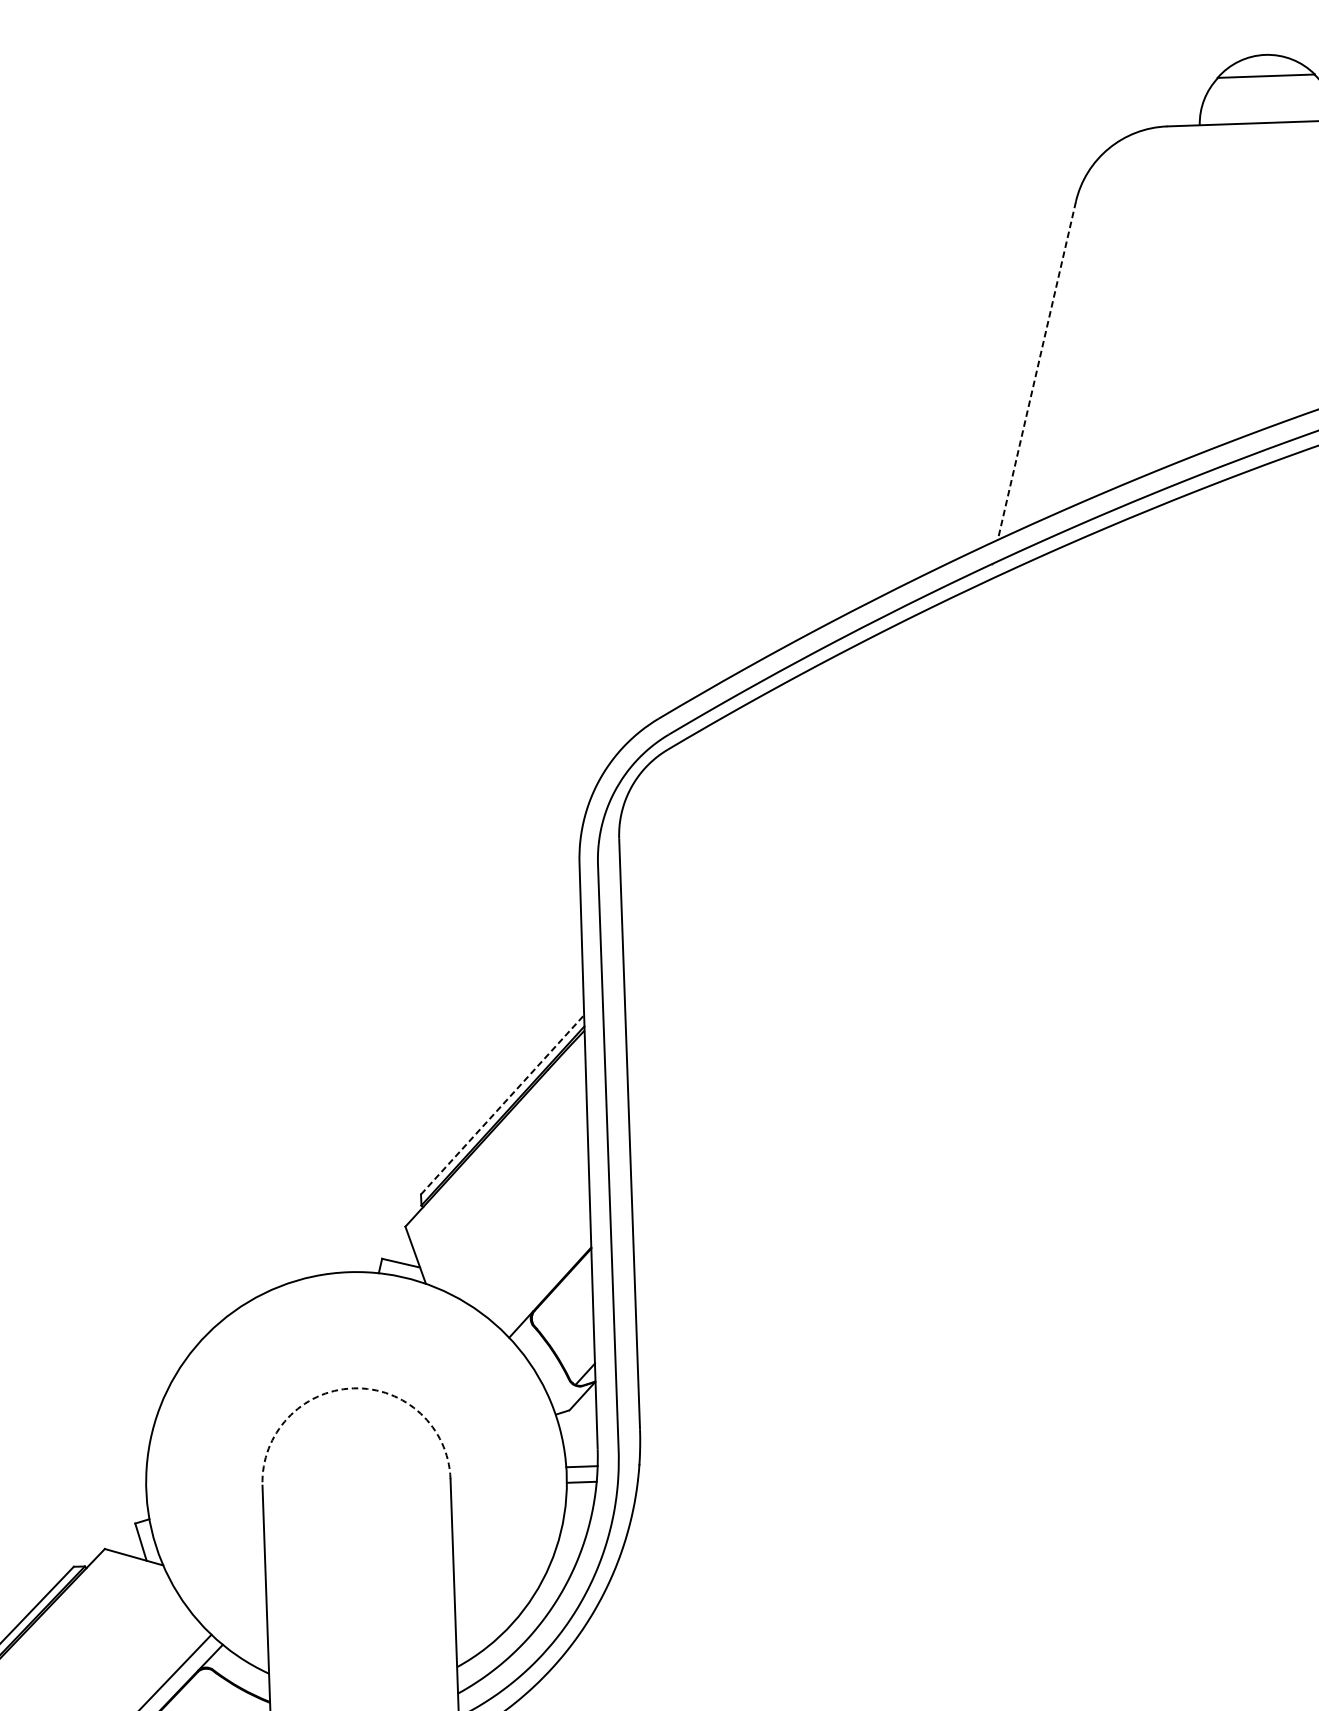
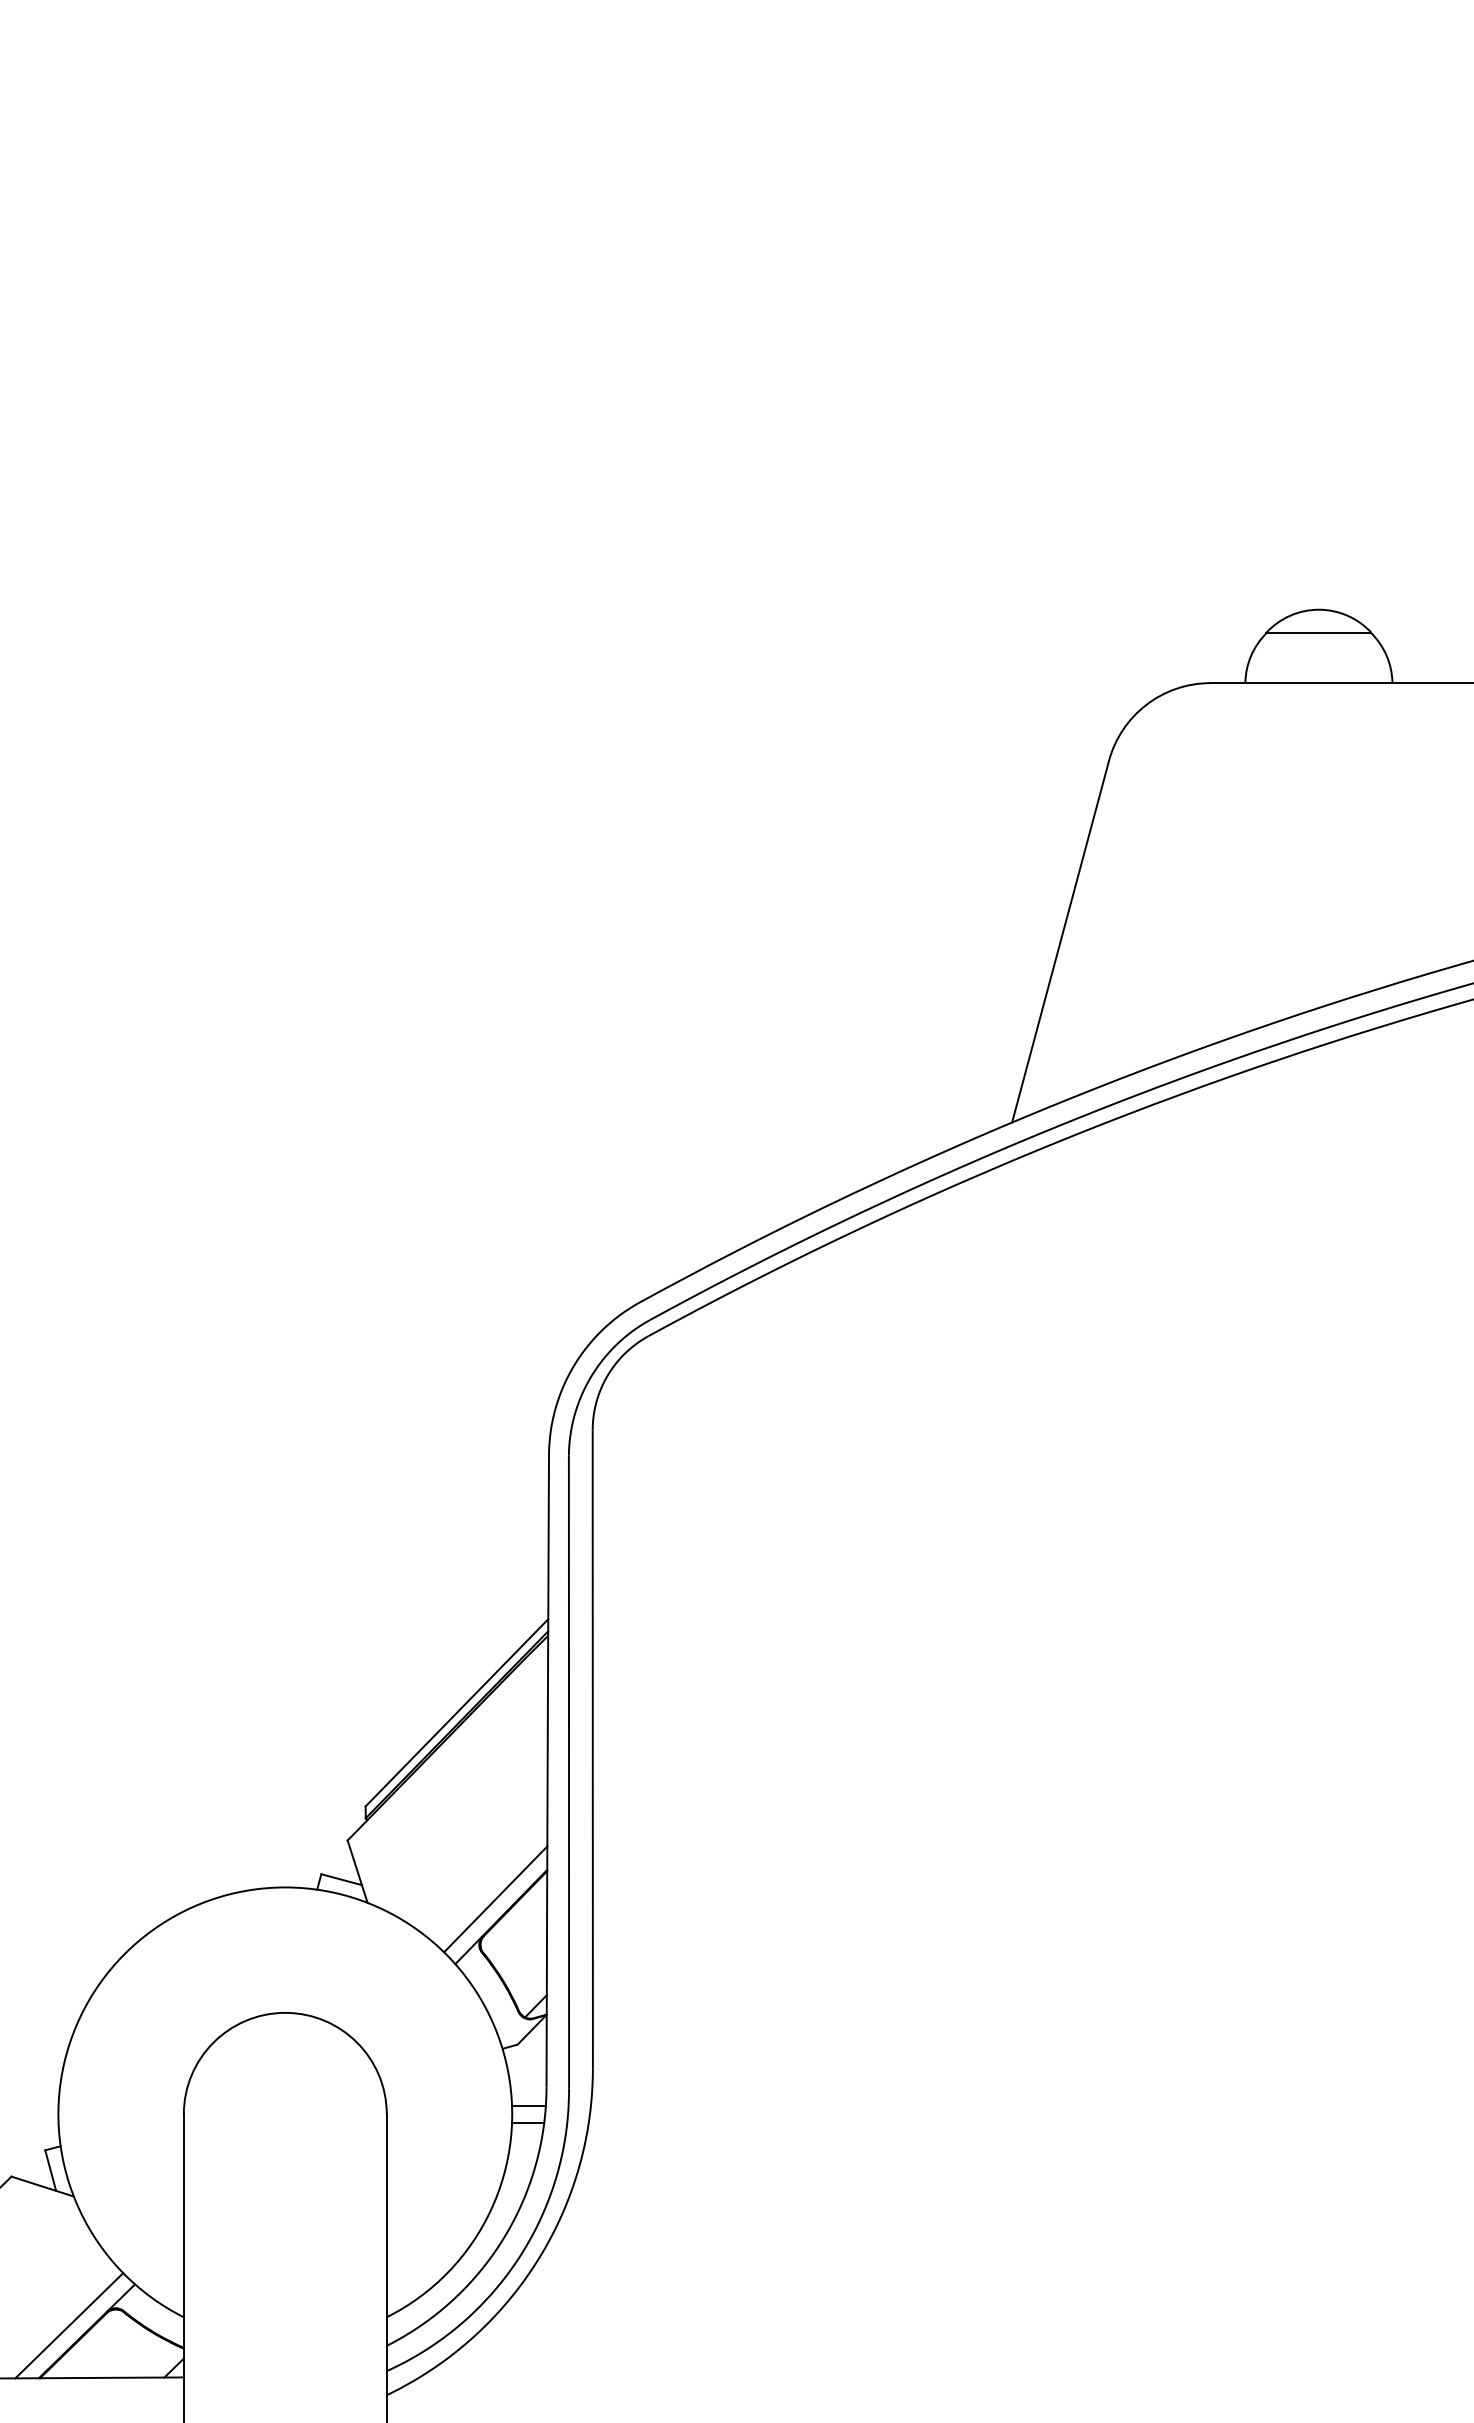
line: (1036, 371) -> (1060, 942), dashed -> solid
line: (502, 1104) -> (456, 1712), dashed -> solid
line: (544, 1276) -> (495, 1899), added
arc: (353, 1388) -> (285, 2012), dashed -> solid

